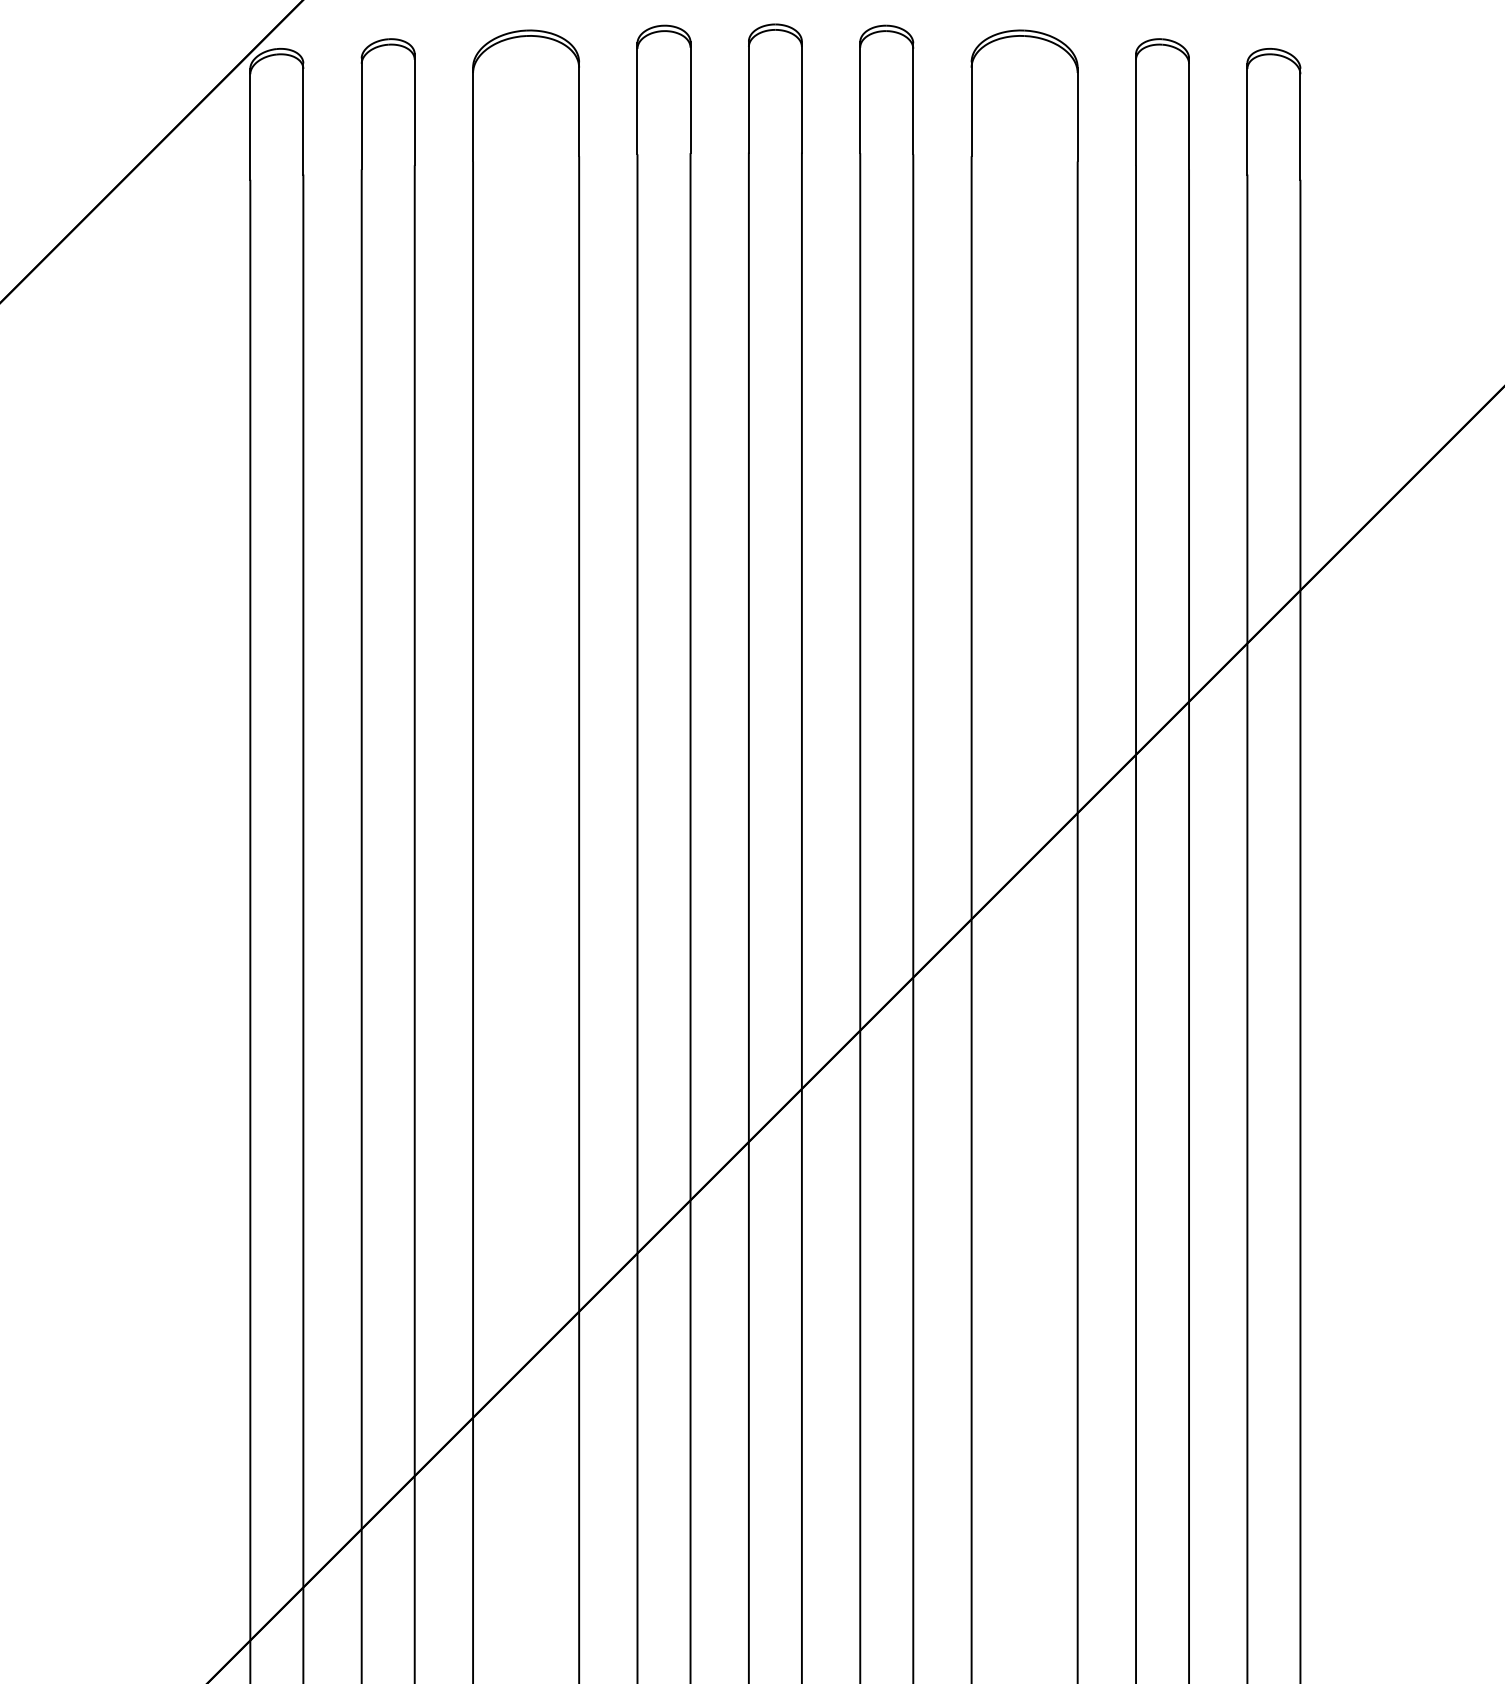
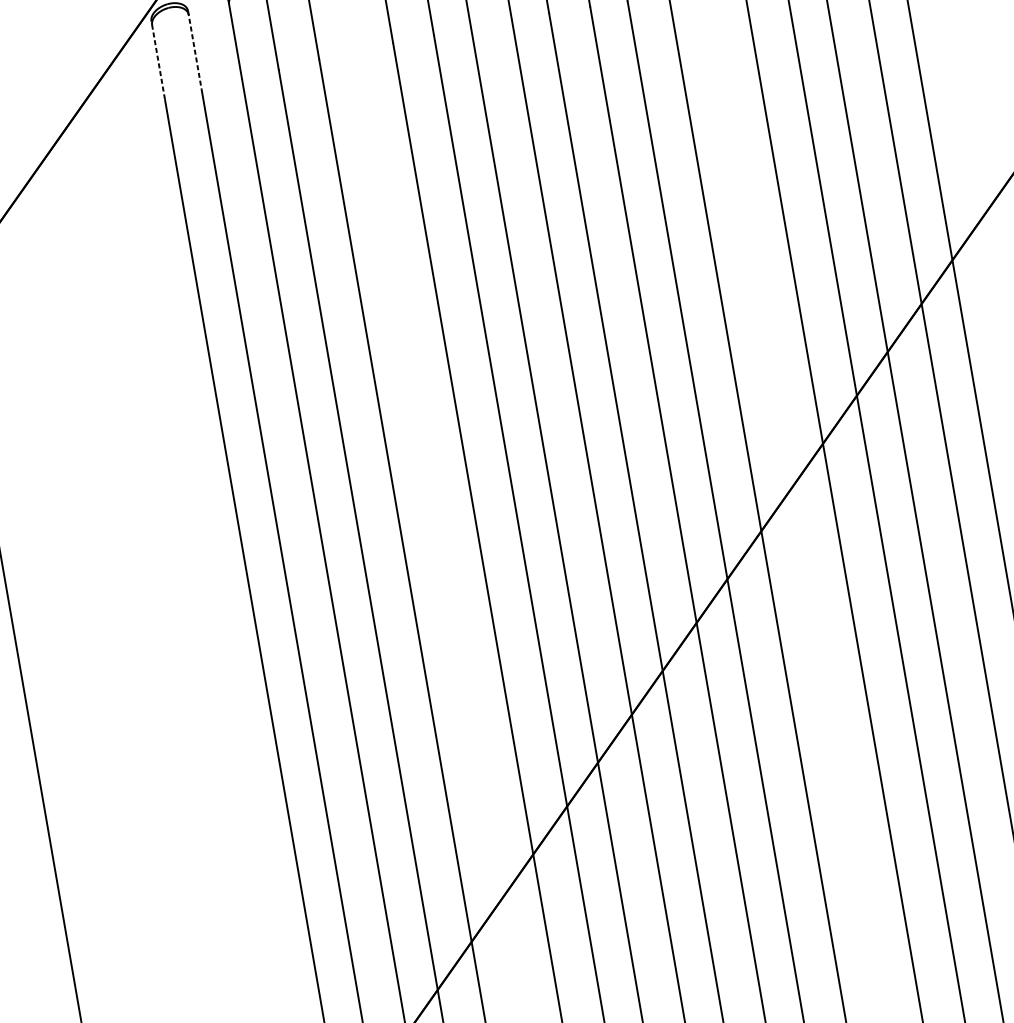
line: (303, 119) -> (194, 50), solid -> dashed
line: (250, 123) -> (158, 59), solid -> dashed

